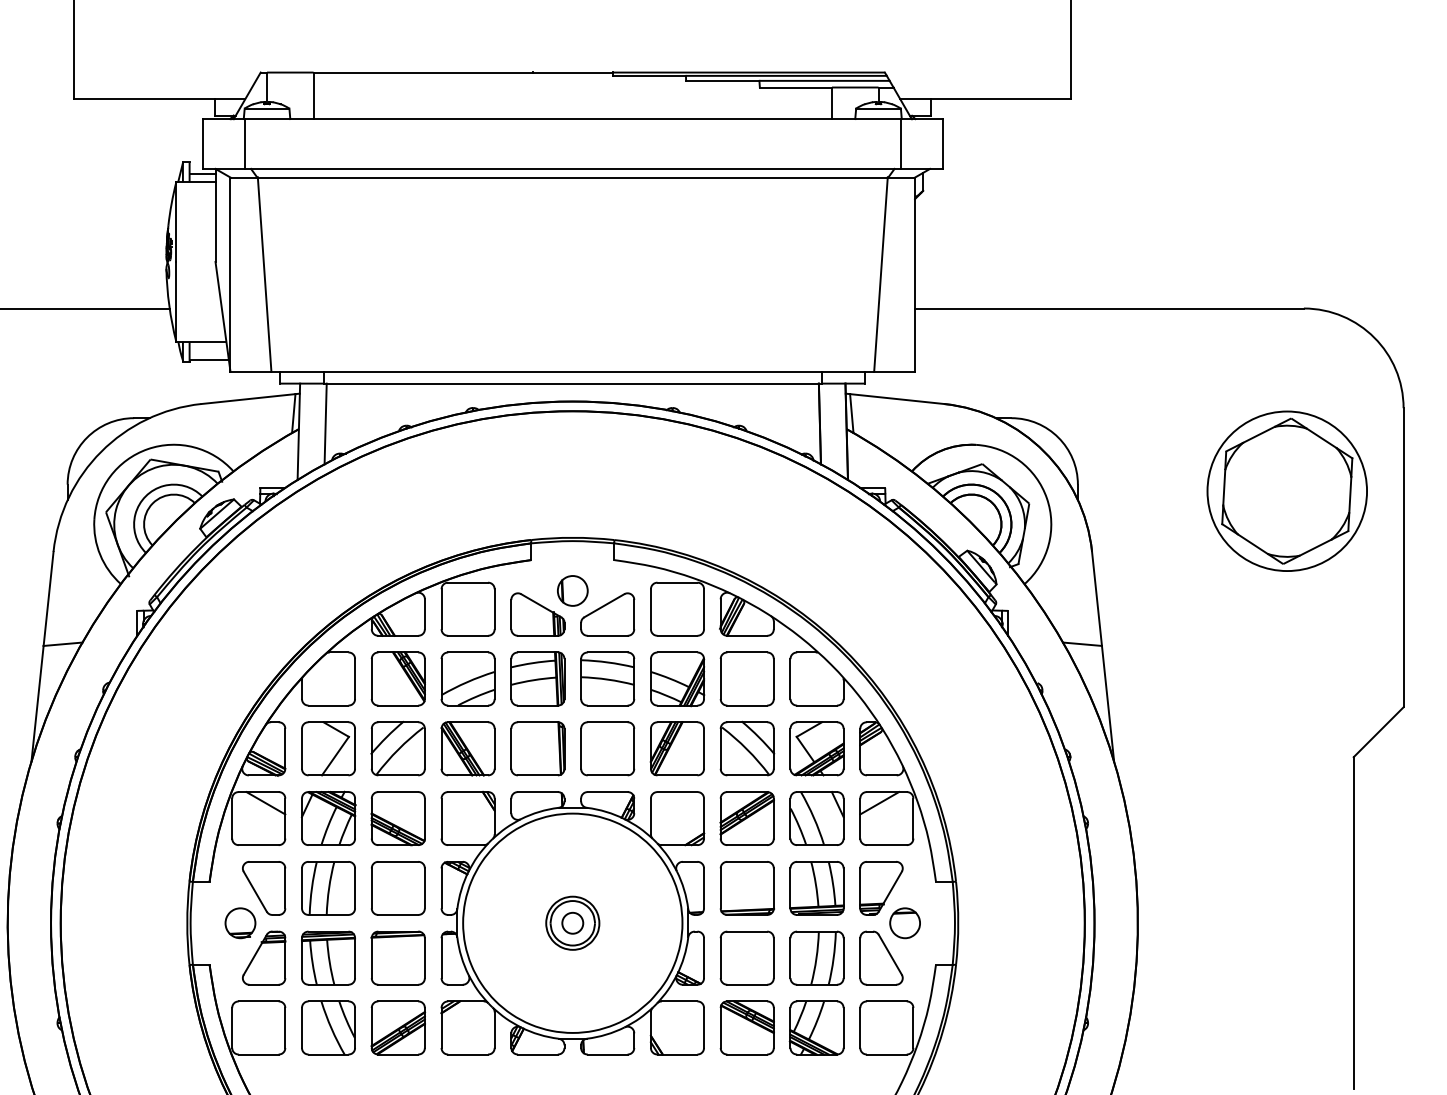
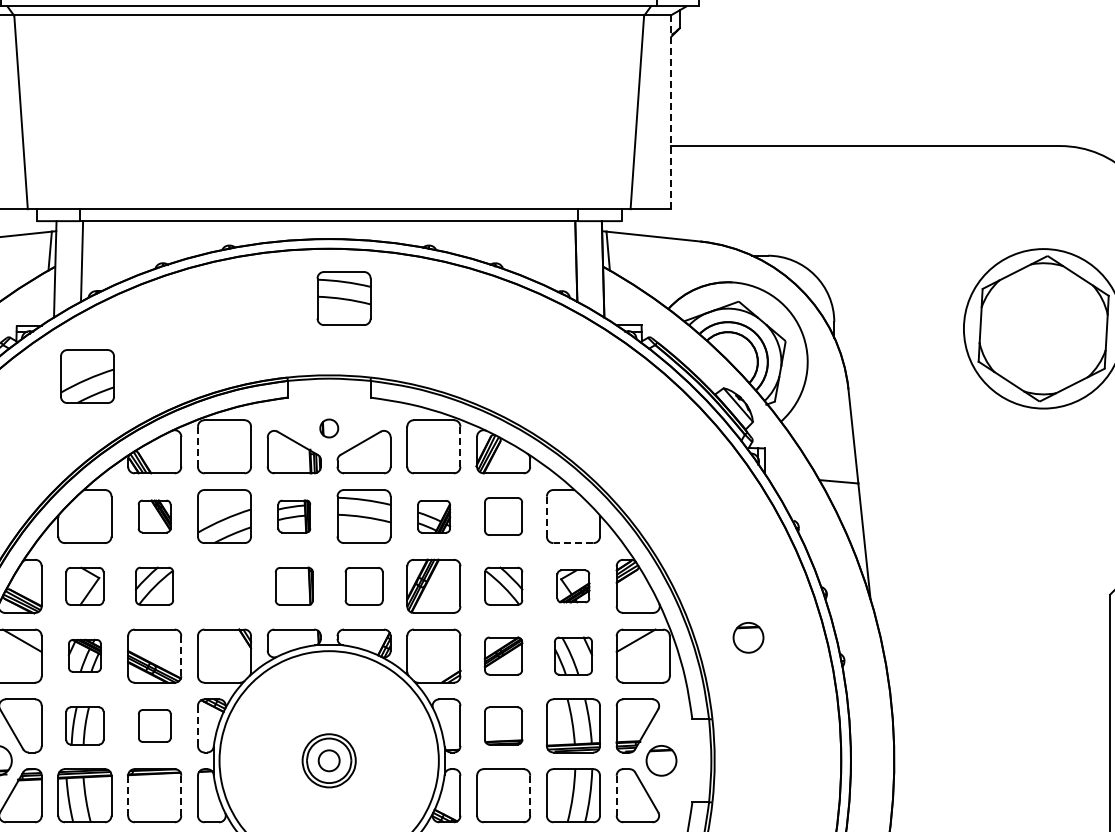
line: (915, 275) -> (671, 113), solid -> dashed
part: (587, 460) -> (343, 298), added
part: (330, 538) -> (86, 376), added
part: (572, 590) -> (328, 428), size x0.6
line: (441, 609) -> (197, 447), solid -> dashed
line: (704, 609) -> (460, 447), solid -> dashed
part: (397, 678) -> (153, 516), size x0.6
part: (537, 678) -> (293, 516), size x0.6
part: (746, 678) -> (502, 516), size x0.7
part: (677, 679) -> (433, 517), size x0.6
line: (790, 679) -> (546, 517), solid -> dashed
line: (817, 705) -> (573, 543), solid -> dashed
part: (328, 748) -> (84, 586), size x0.7
part: (397, 748) -> (153, 586), size x0.7
part: (467, 748) -> (223, 586), removed
part: (537, 748) -> (293, 586), size x0.7
part: (607, 748) -> (363, 586), size x0.7
part: (747, 748) -> (503, 586), size x0.7
part: (816, 748) -> (572, 586), size x0.6
part: (991, 800) -> (747, 638), added
part: (328, 817) -> (84, 655), size x0.6
line: (424, 818) -> (180, 656), solid -> dashed
part: (746, 818) -> (502, 656), size x0.7
part: (816, 818) -> (572, 656), size x0.7
part: (328, 888) -> (84, 726), size x0.7
part: (398, 888) -> (154, 726), size x0.6
line: (441, 888) -> (197, 726), solid -> dashed
part: (746, 888) -> (502, 726), size x0.7
line: (371, 958) -> (127, 796), solid -> dashed
line: (424, 958) -> (180, 796), solid -> dashed
line: (773, 958) -> (529, 796), solid -> dashed
line: (860, 958) -> (616, 796), solid -> dashed

